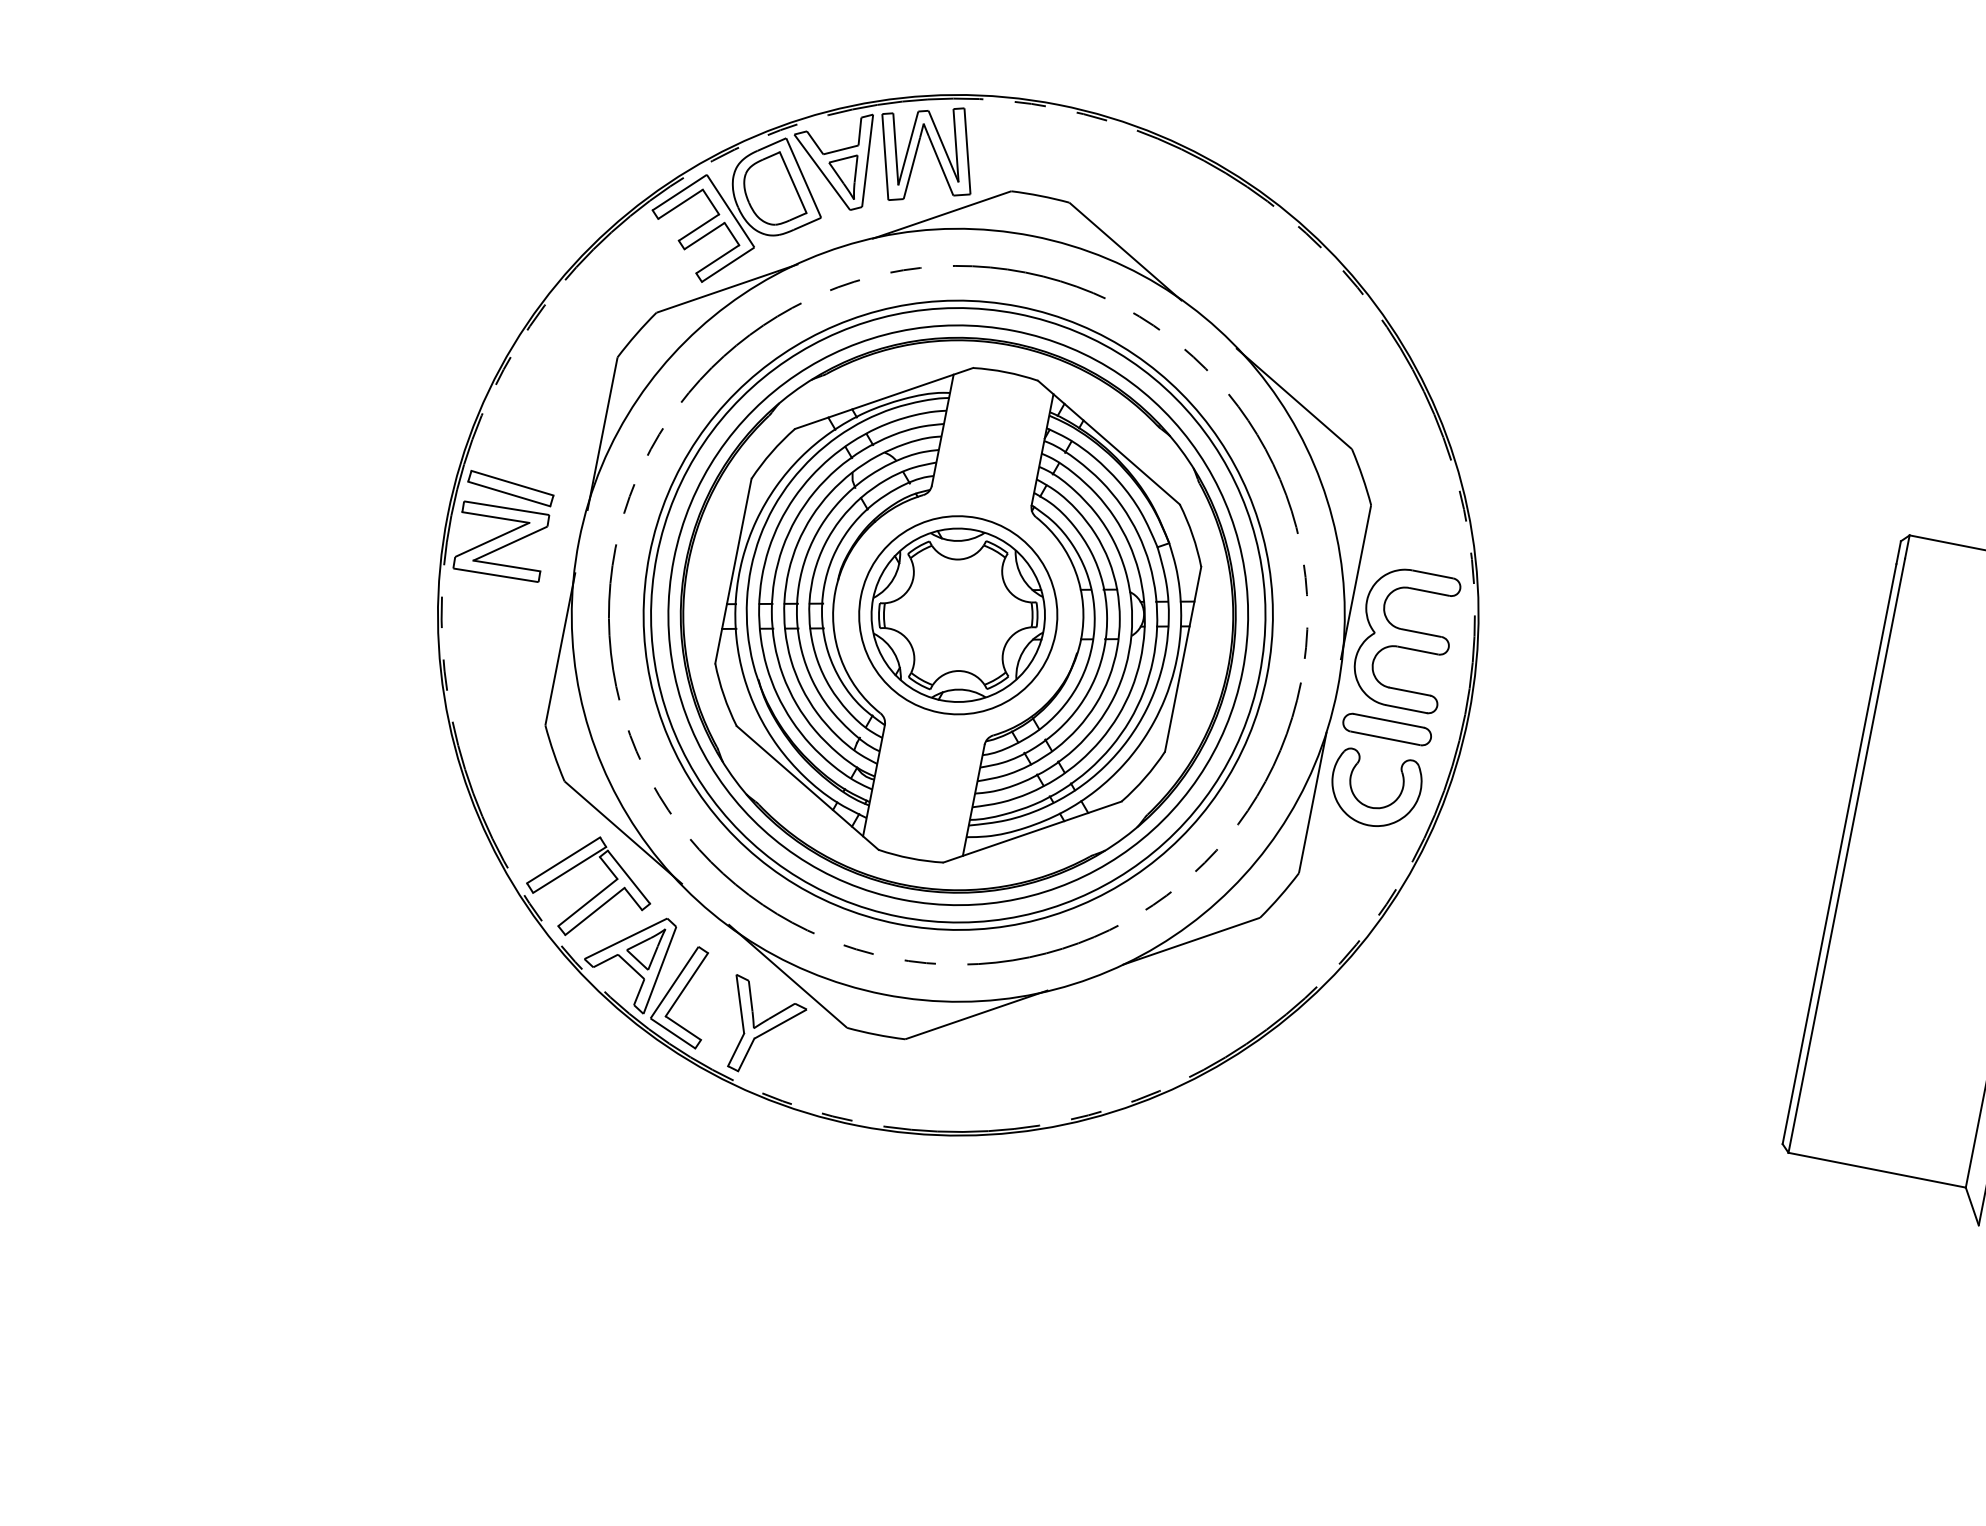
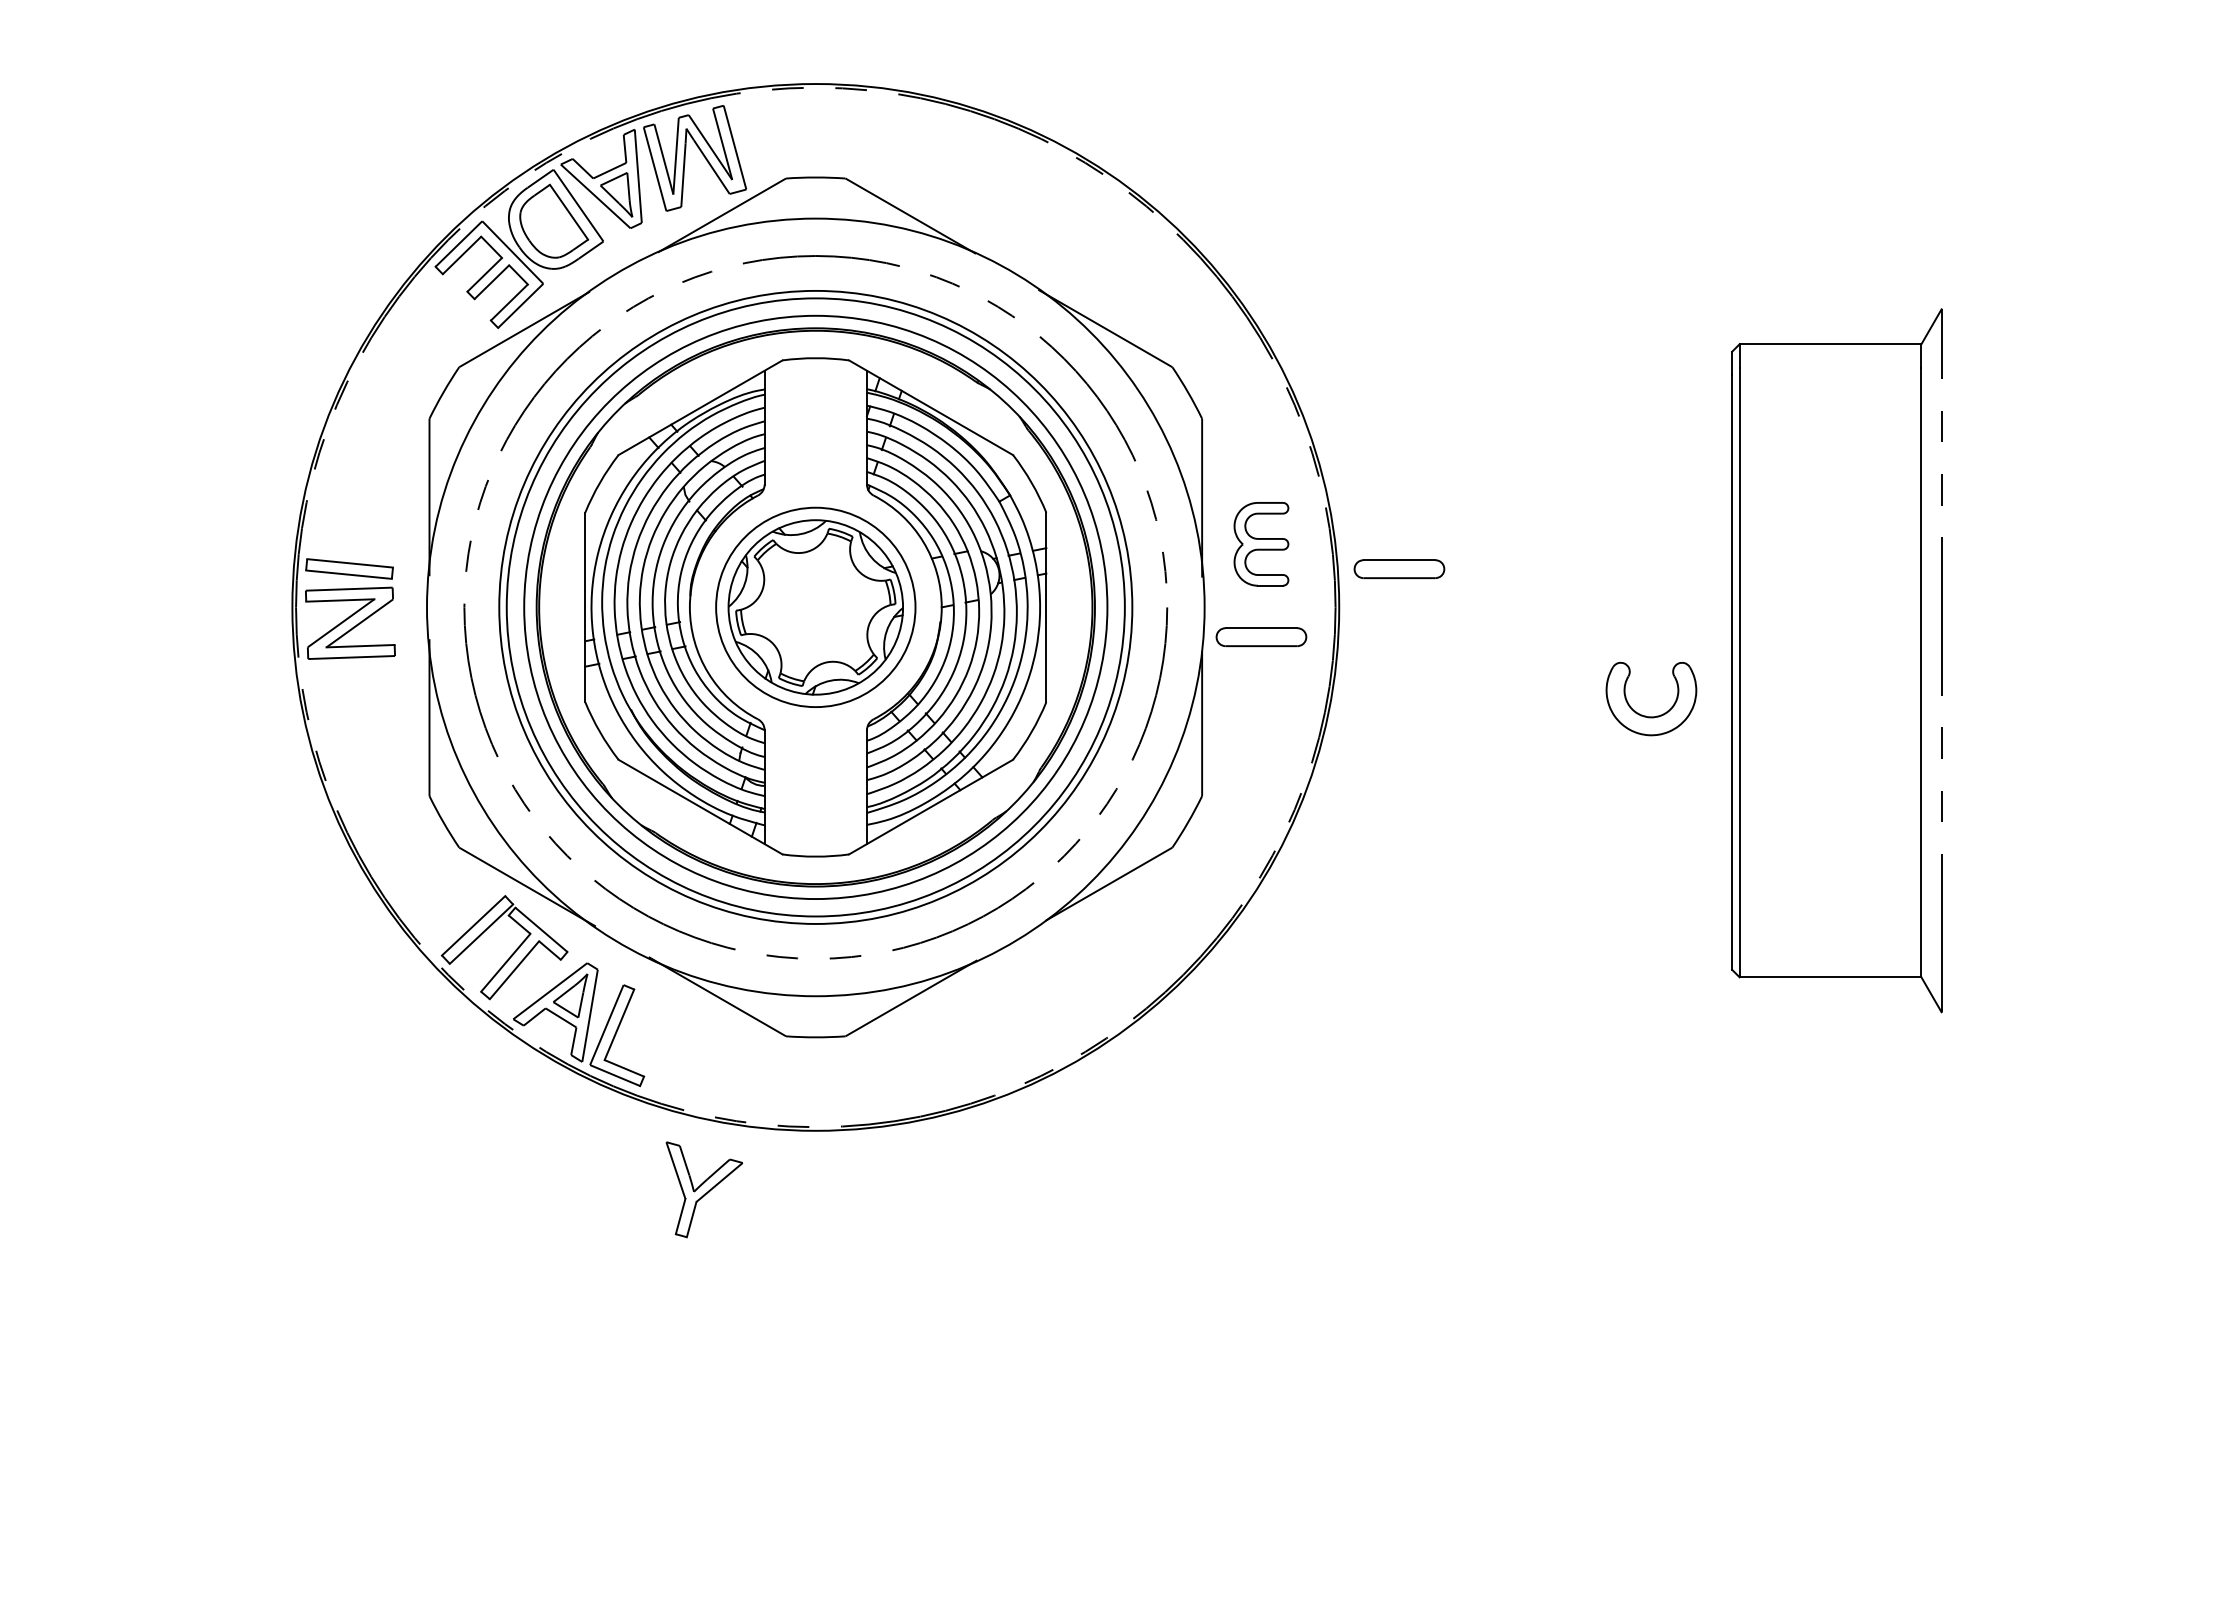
part: (1404, 639) -> (1261, 544), size x0.6
part: (1534, 689) -> (1399, 569), added
part: (1372, 806) -> (1651, 716), moved
part: (764, 1028) -> (704, 1189), moved

